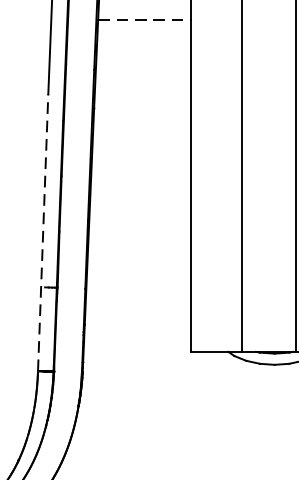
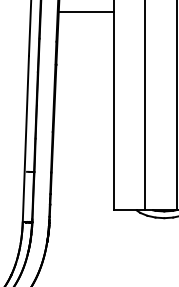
line: (144, 19) -> (86, 11), dashed -> solid
line: (42, 231) -> (25, 138), dashed -> solid

